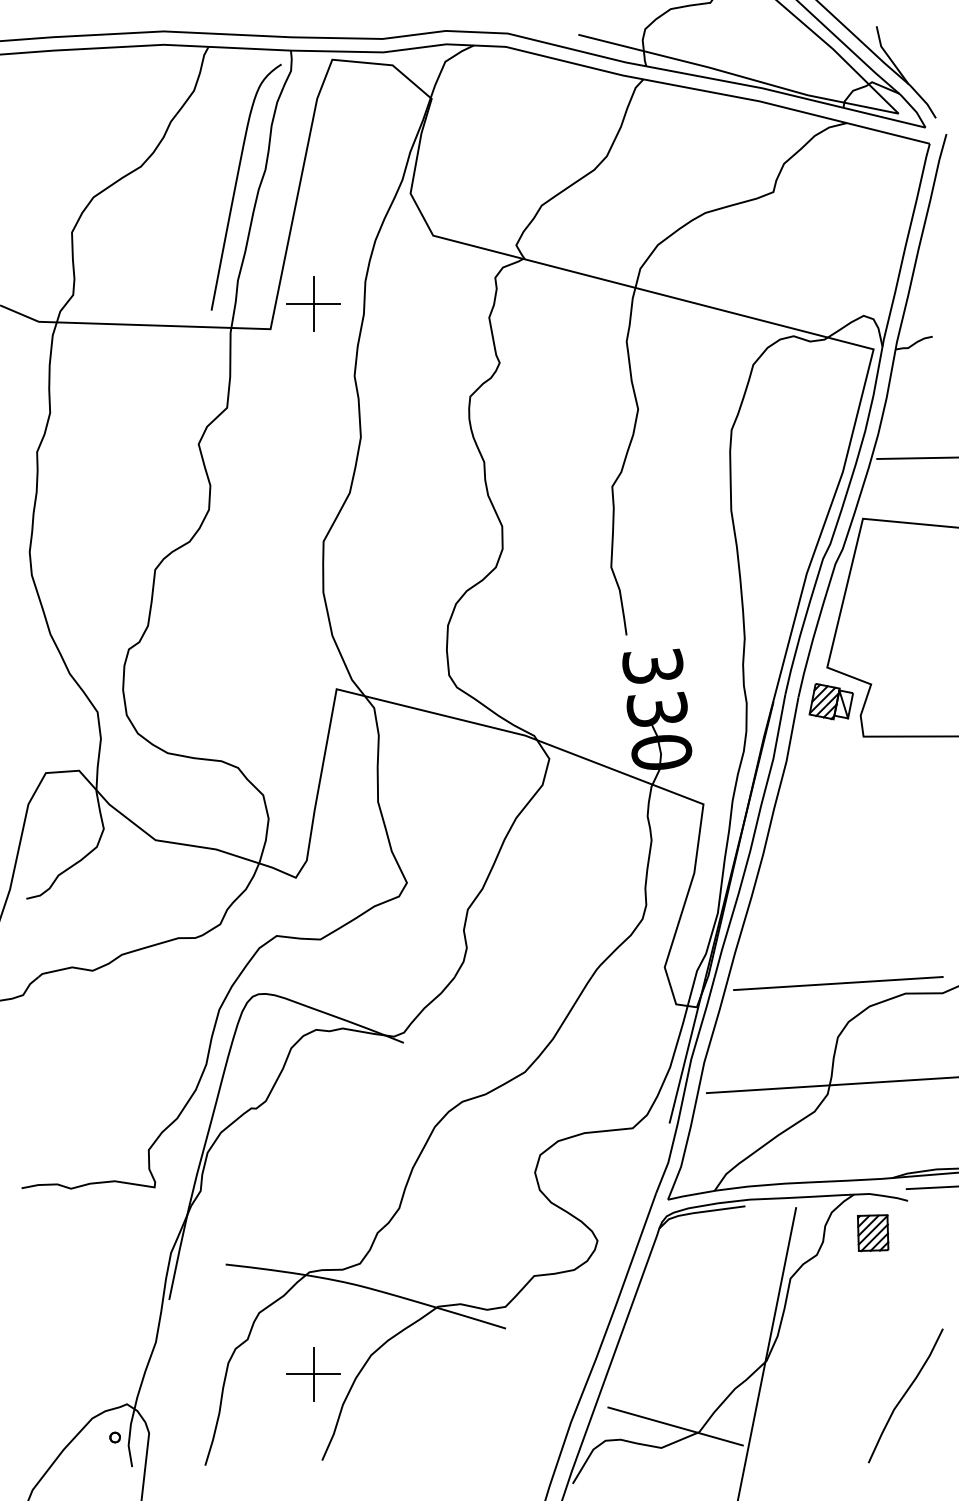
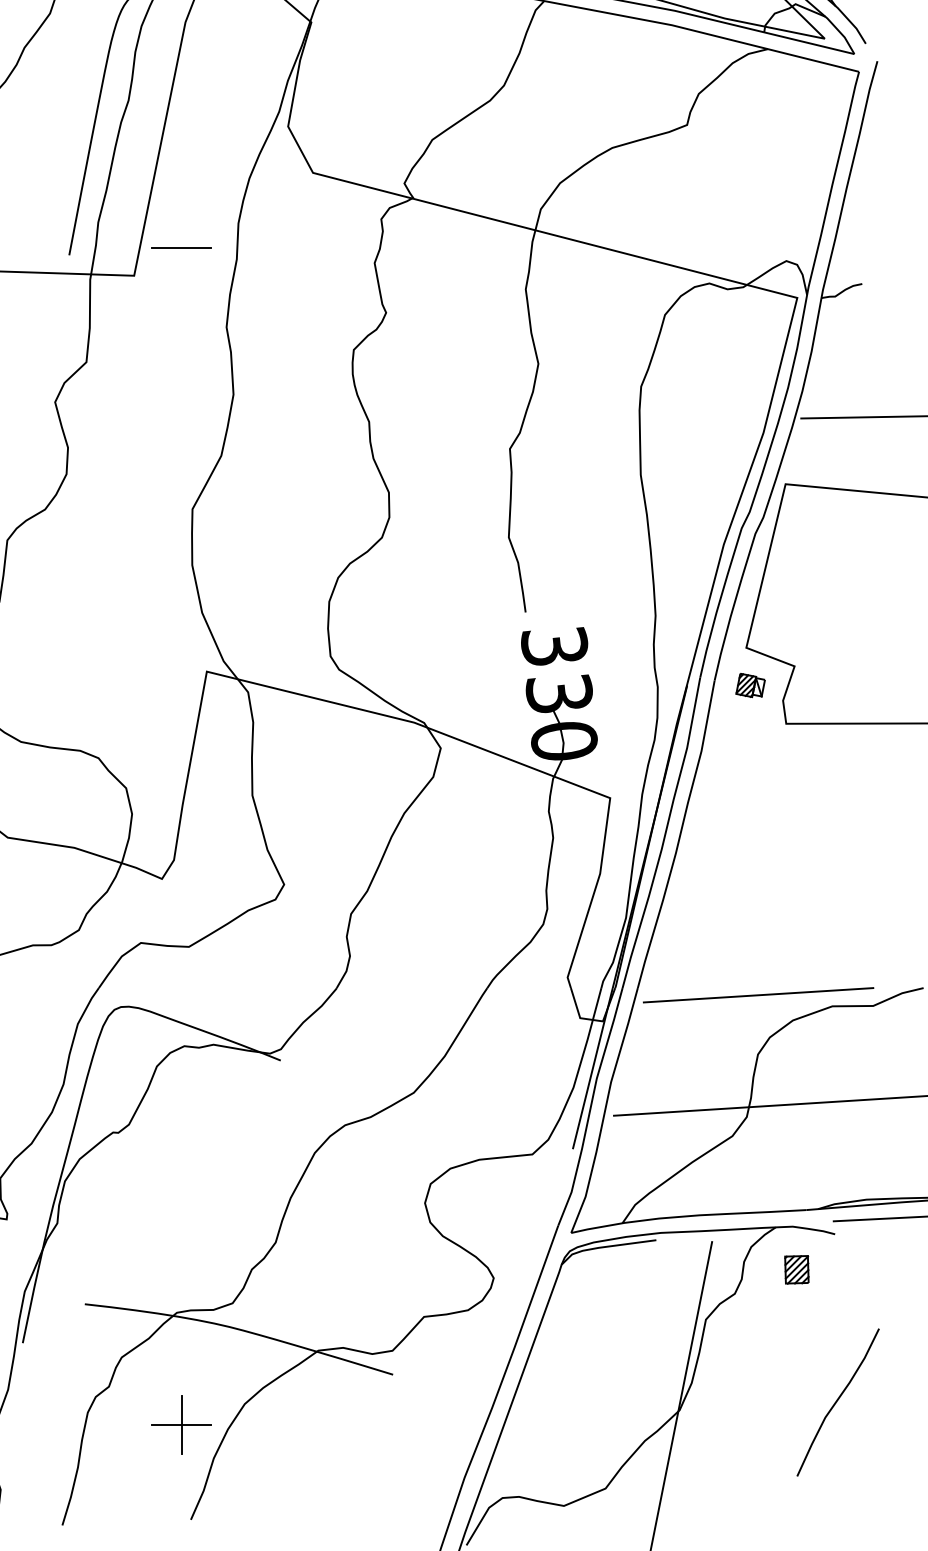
line: (313, 303) -> (181, 247), removed
part: (830, 701) -> (749, 685), size x0.6
part: (873, 1233) -> (797, 1270), size x0.7
curve: (905, 1395) -> (837, 1402), moved
line: (675, 1426) -> (579, 1482), removed

